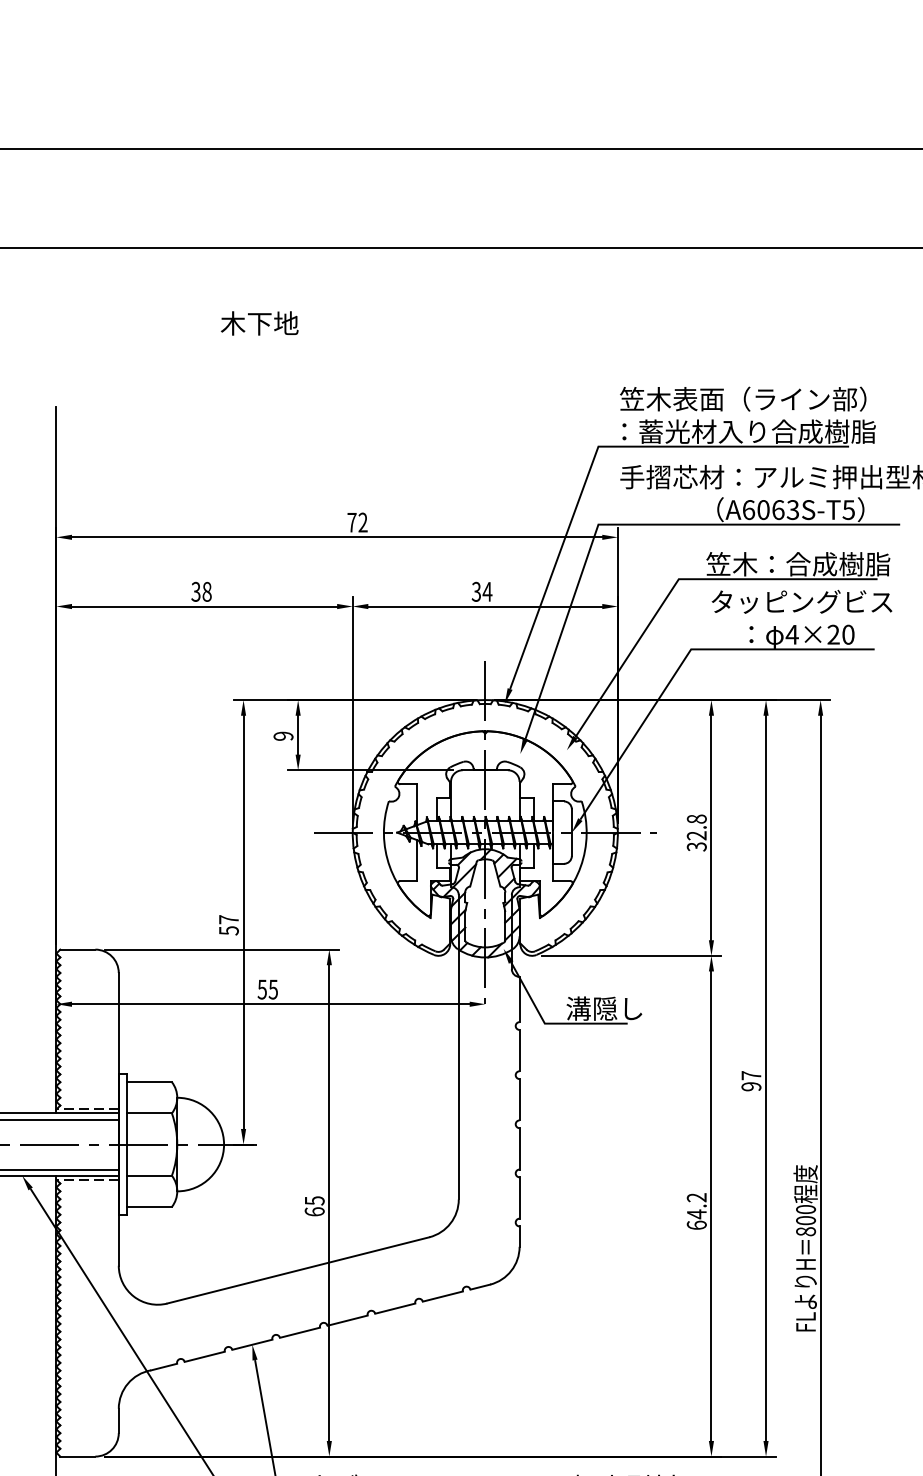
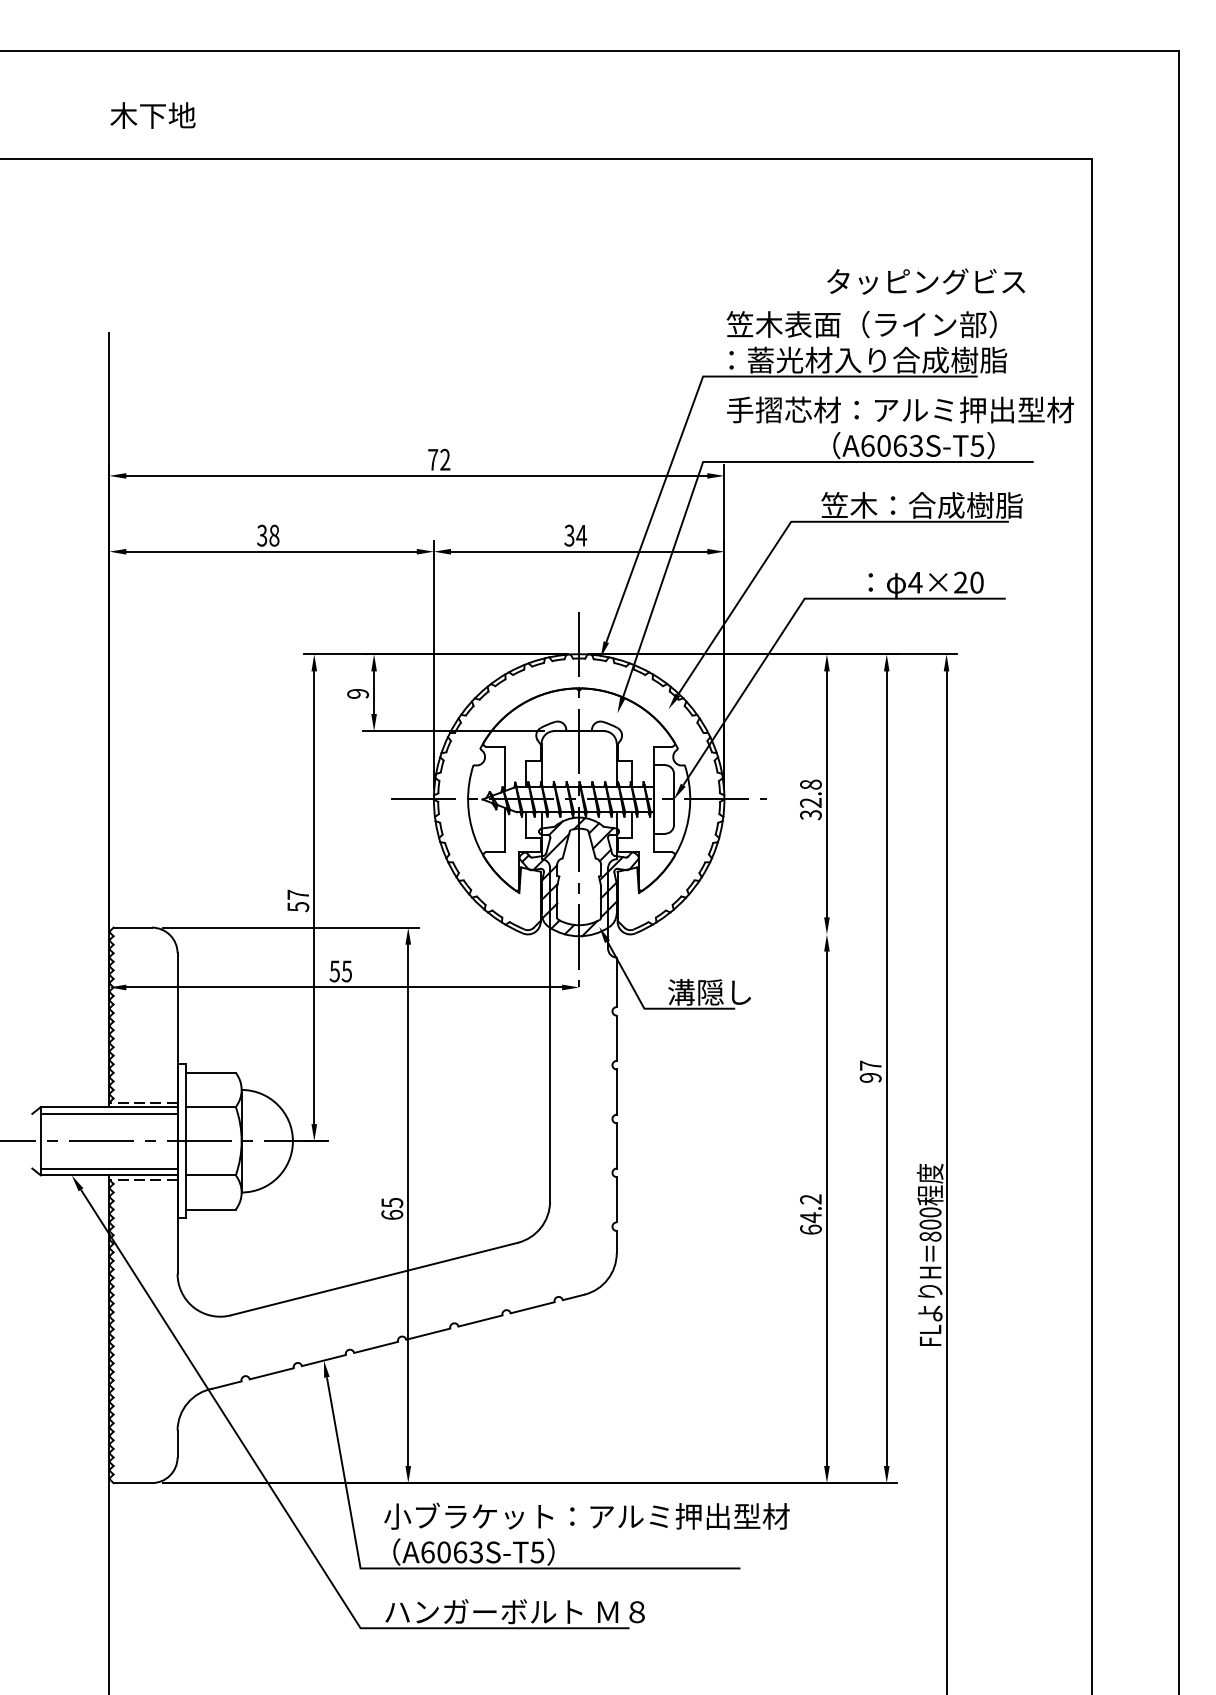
text: (259, 323) -> (152, 115), moved
text: (801, 601) -> (925, 281), moved
line: (631, 955) -> (739, 934), removed

